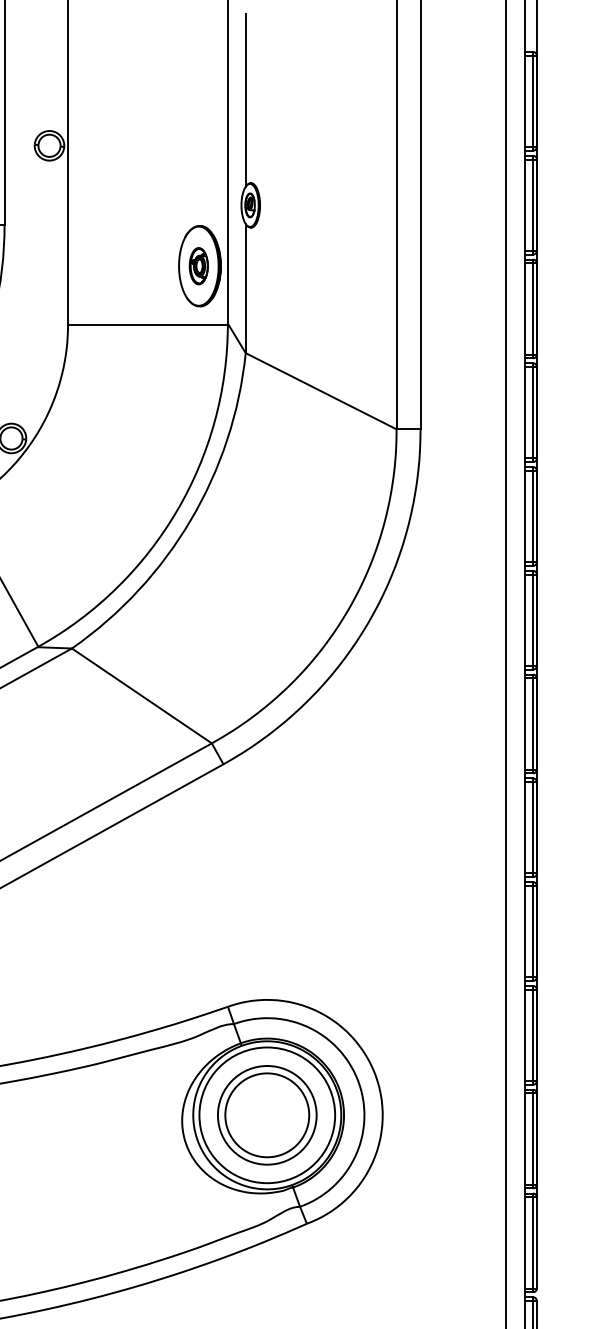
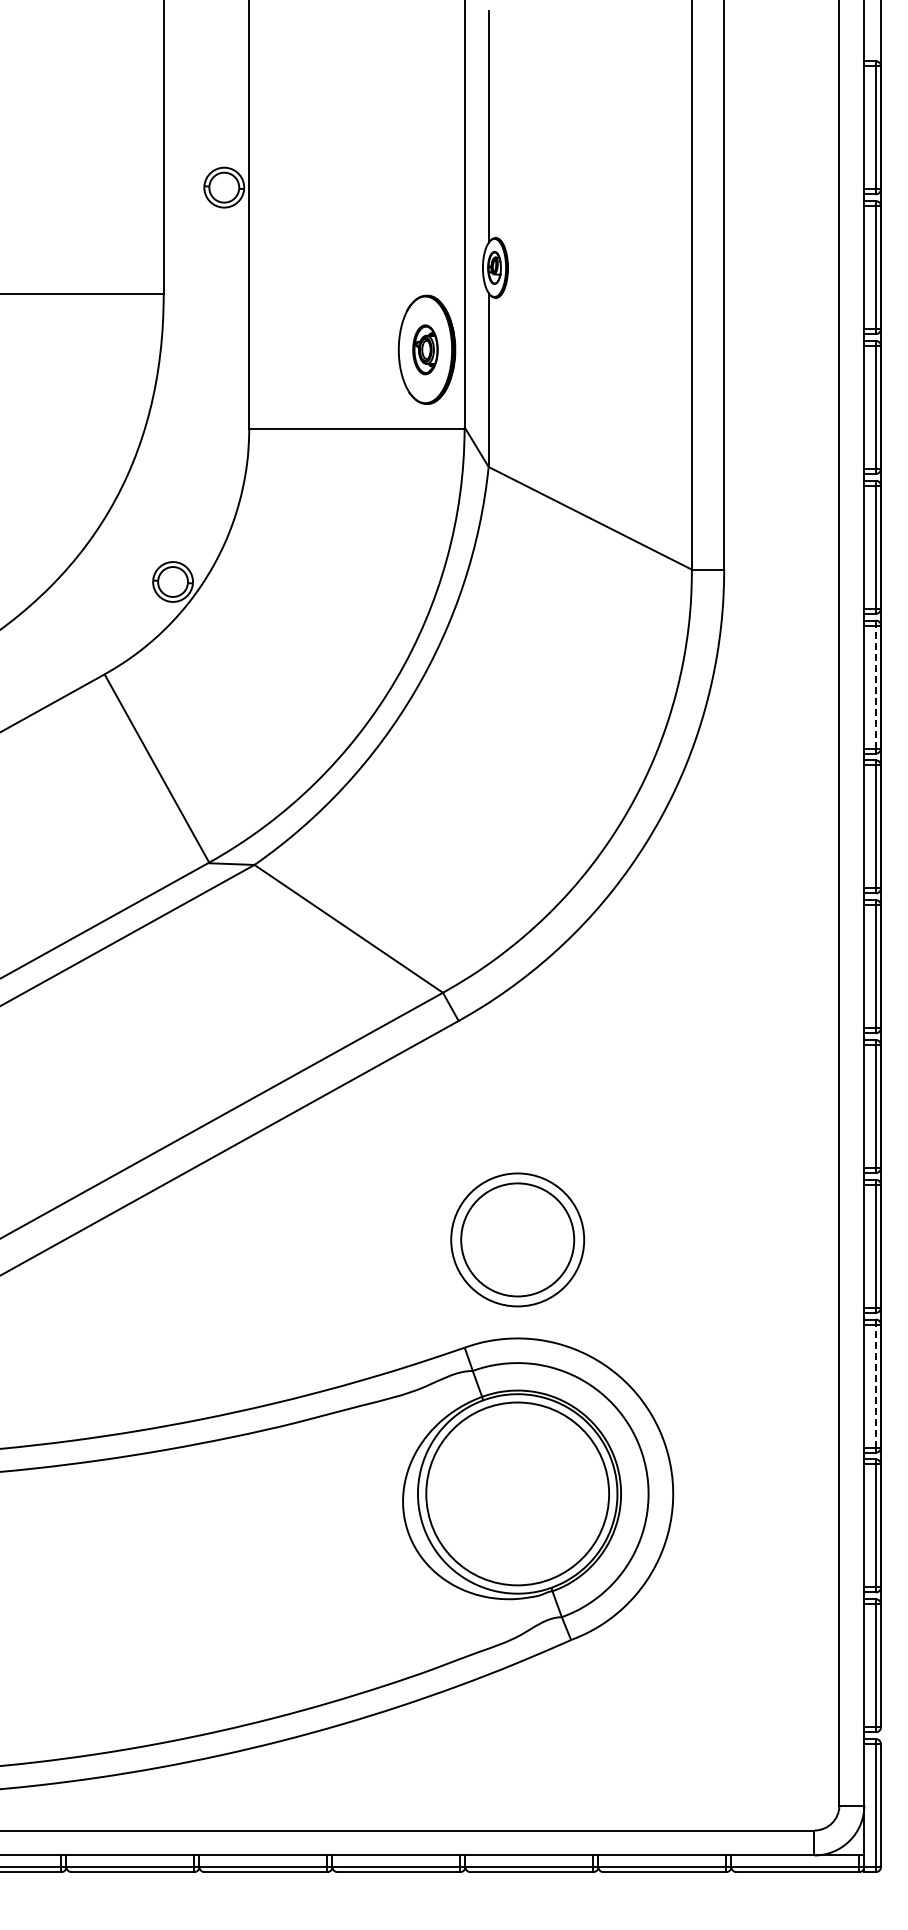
line: (532, 516) -> (875, 687), solid -> dashed
line: (532, 1035) -> (875, 1386), solid -> dashed
part: (267, 1115) -> (517, 1239), moved

